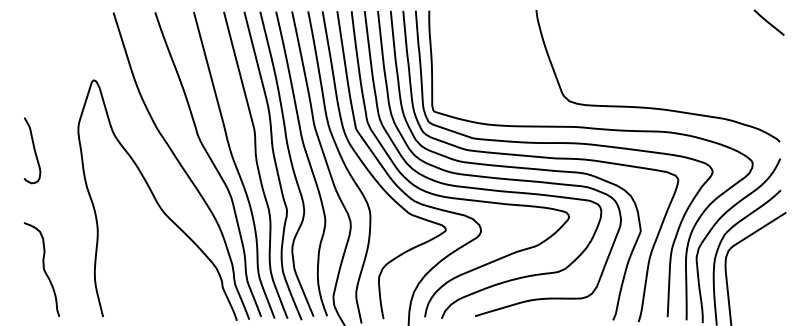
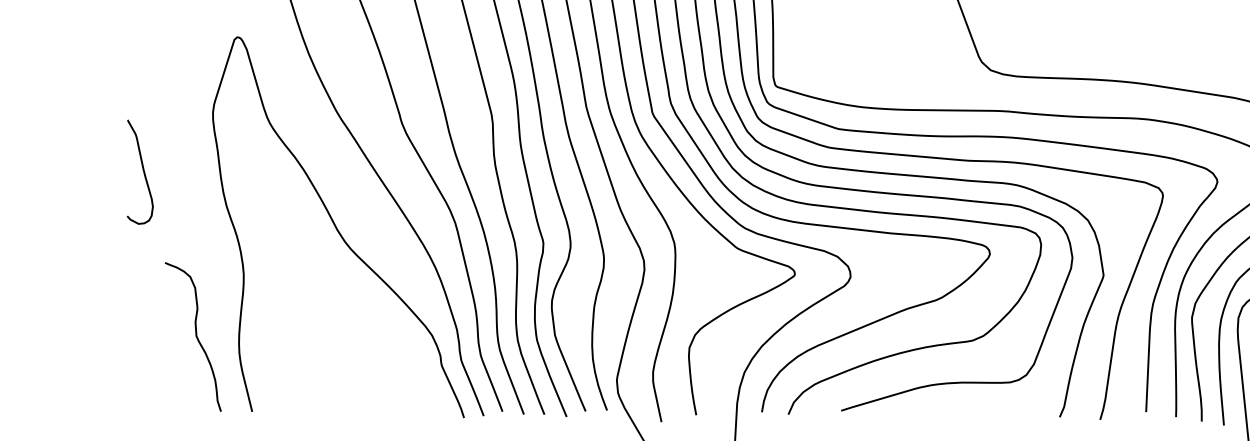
curve: (33, 149) -> (141, 170), moved
curve: (43, 269) -> (195, 336), moved

